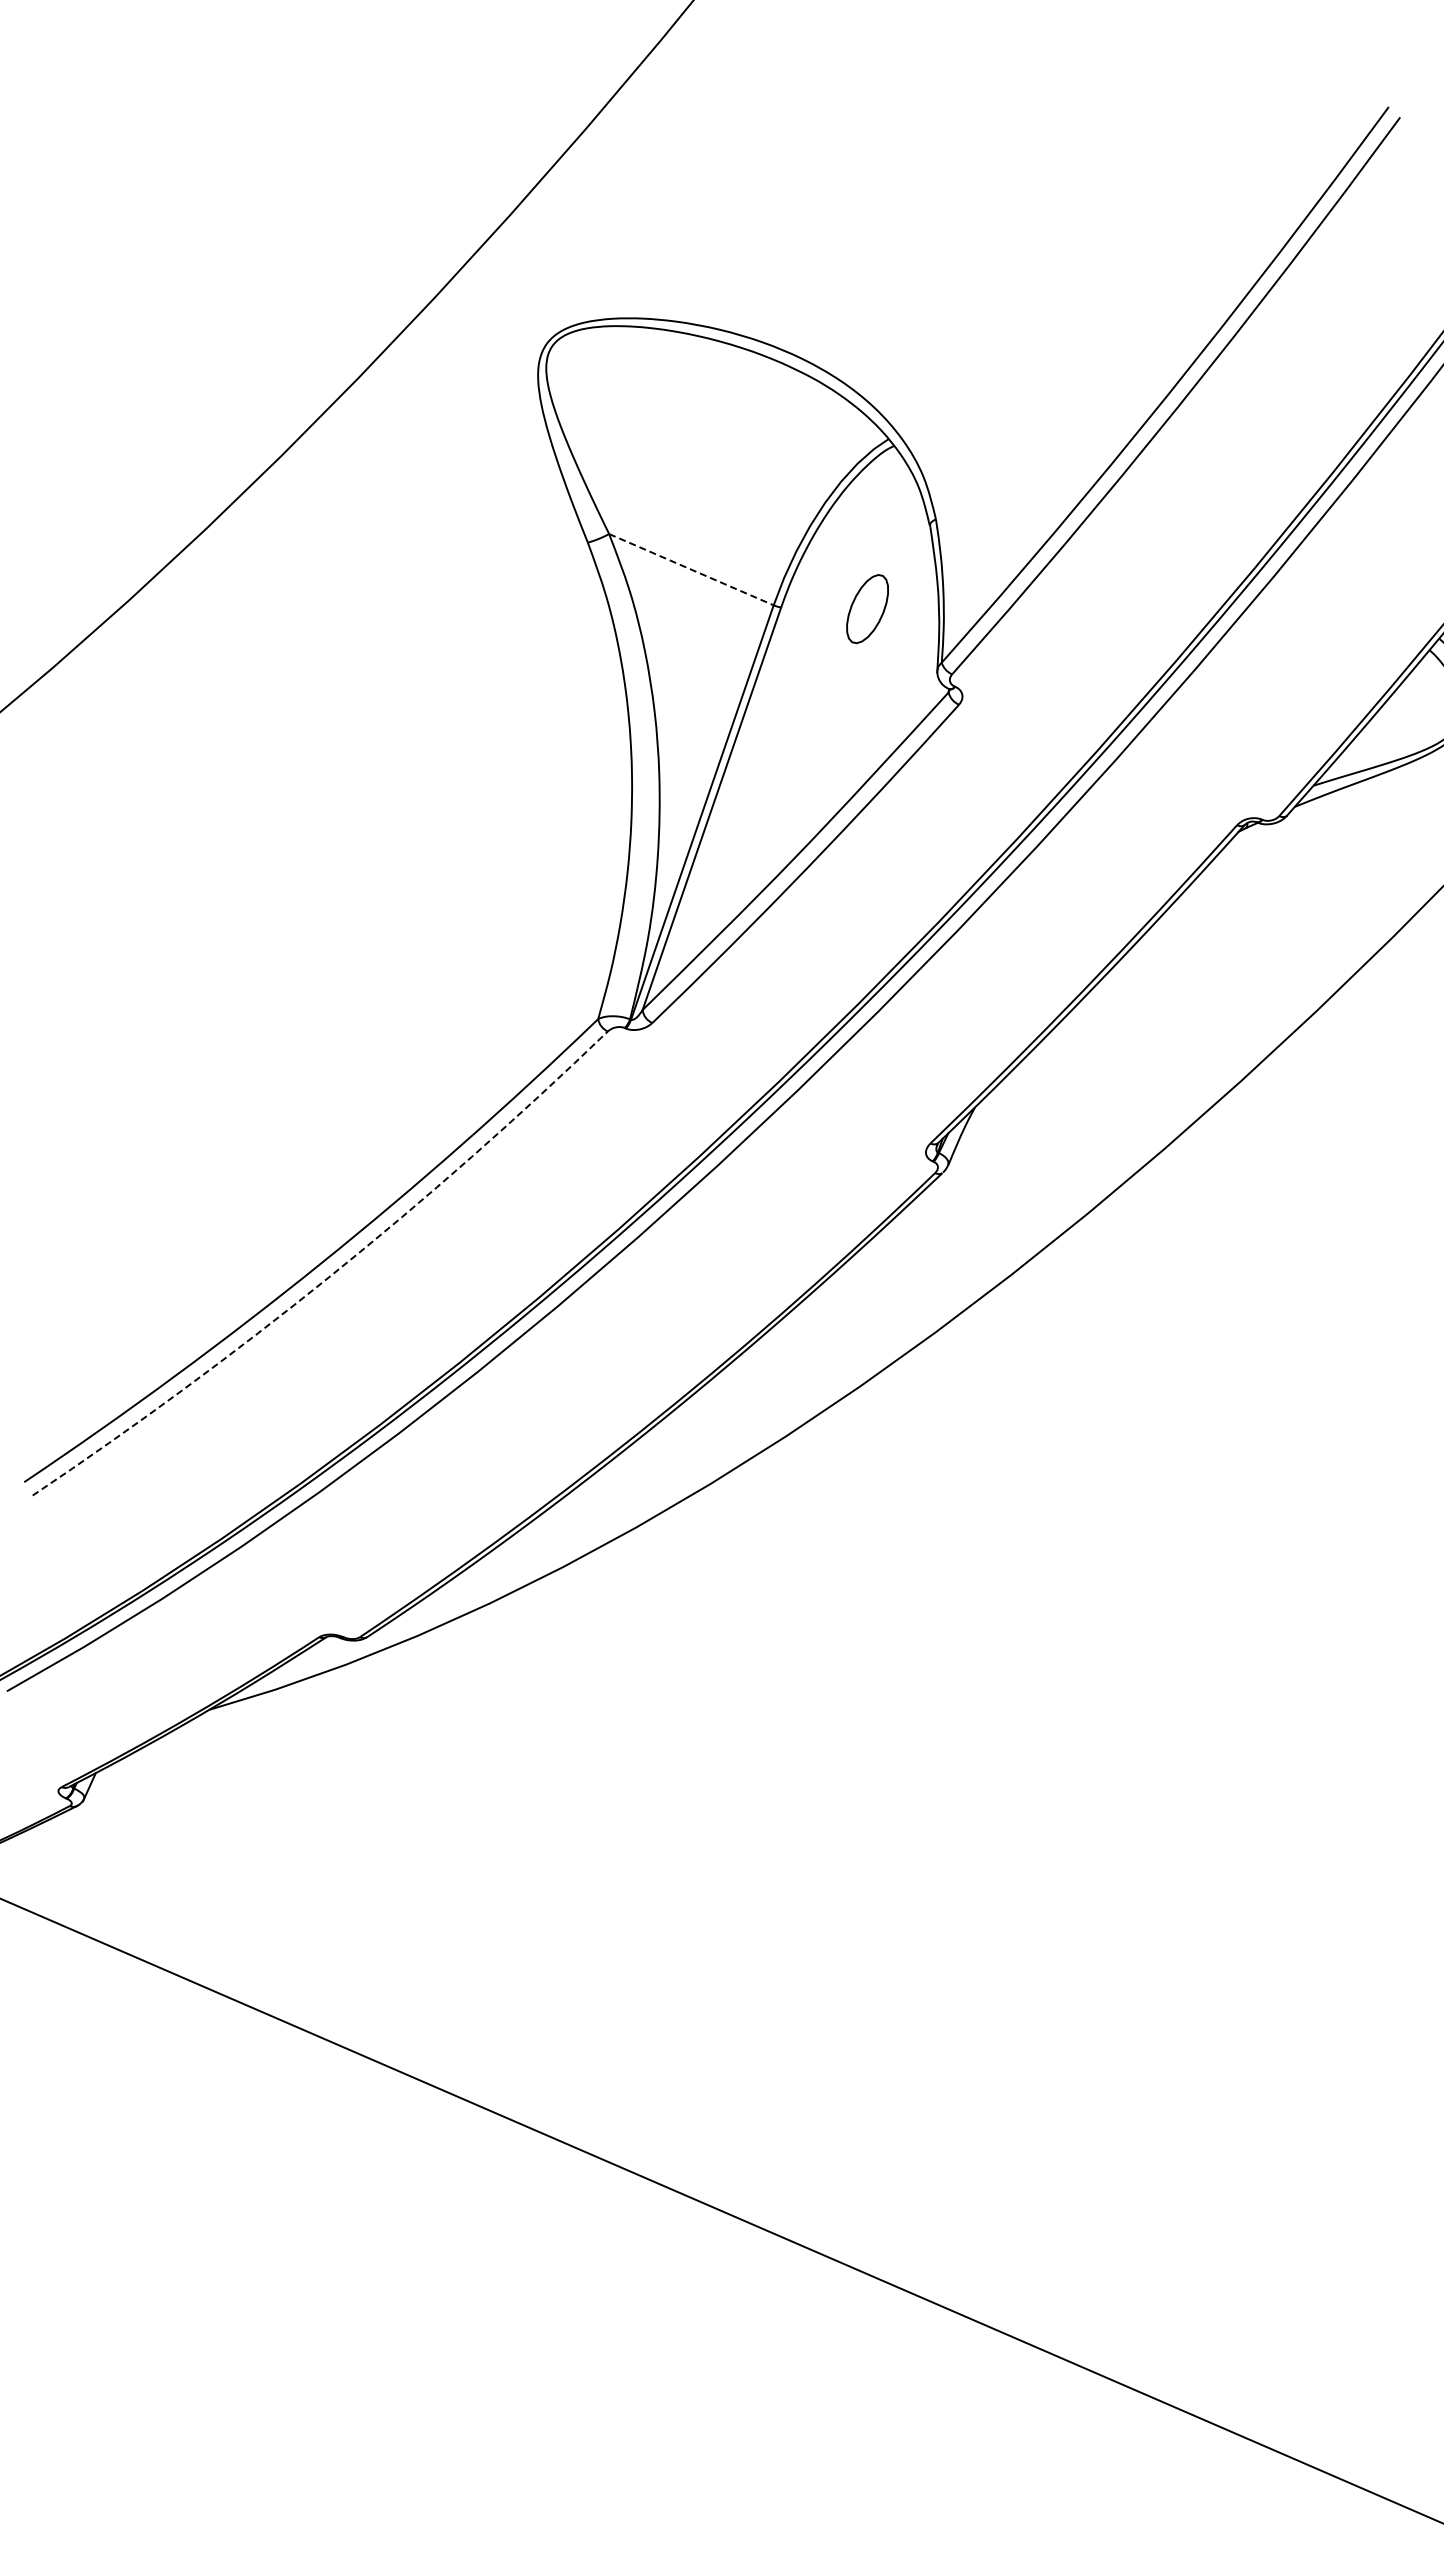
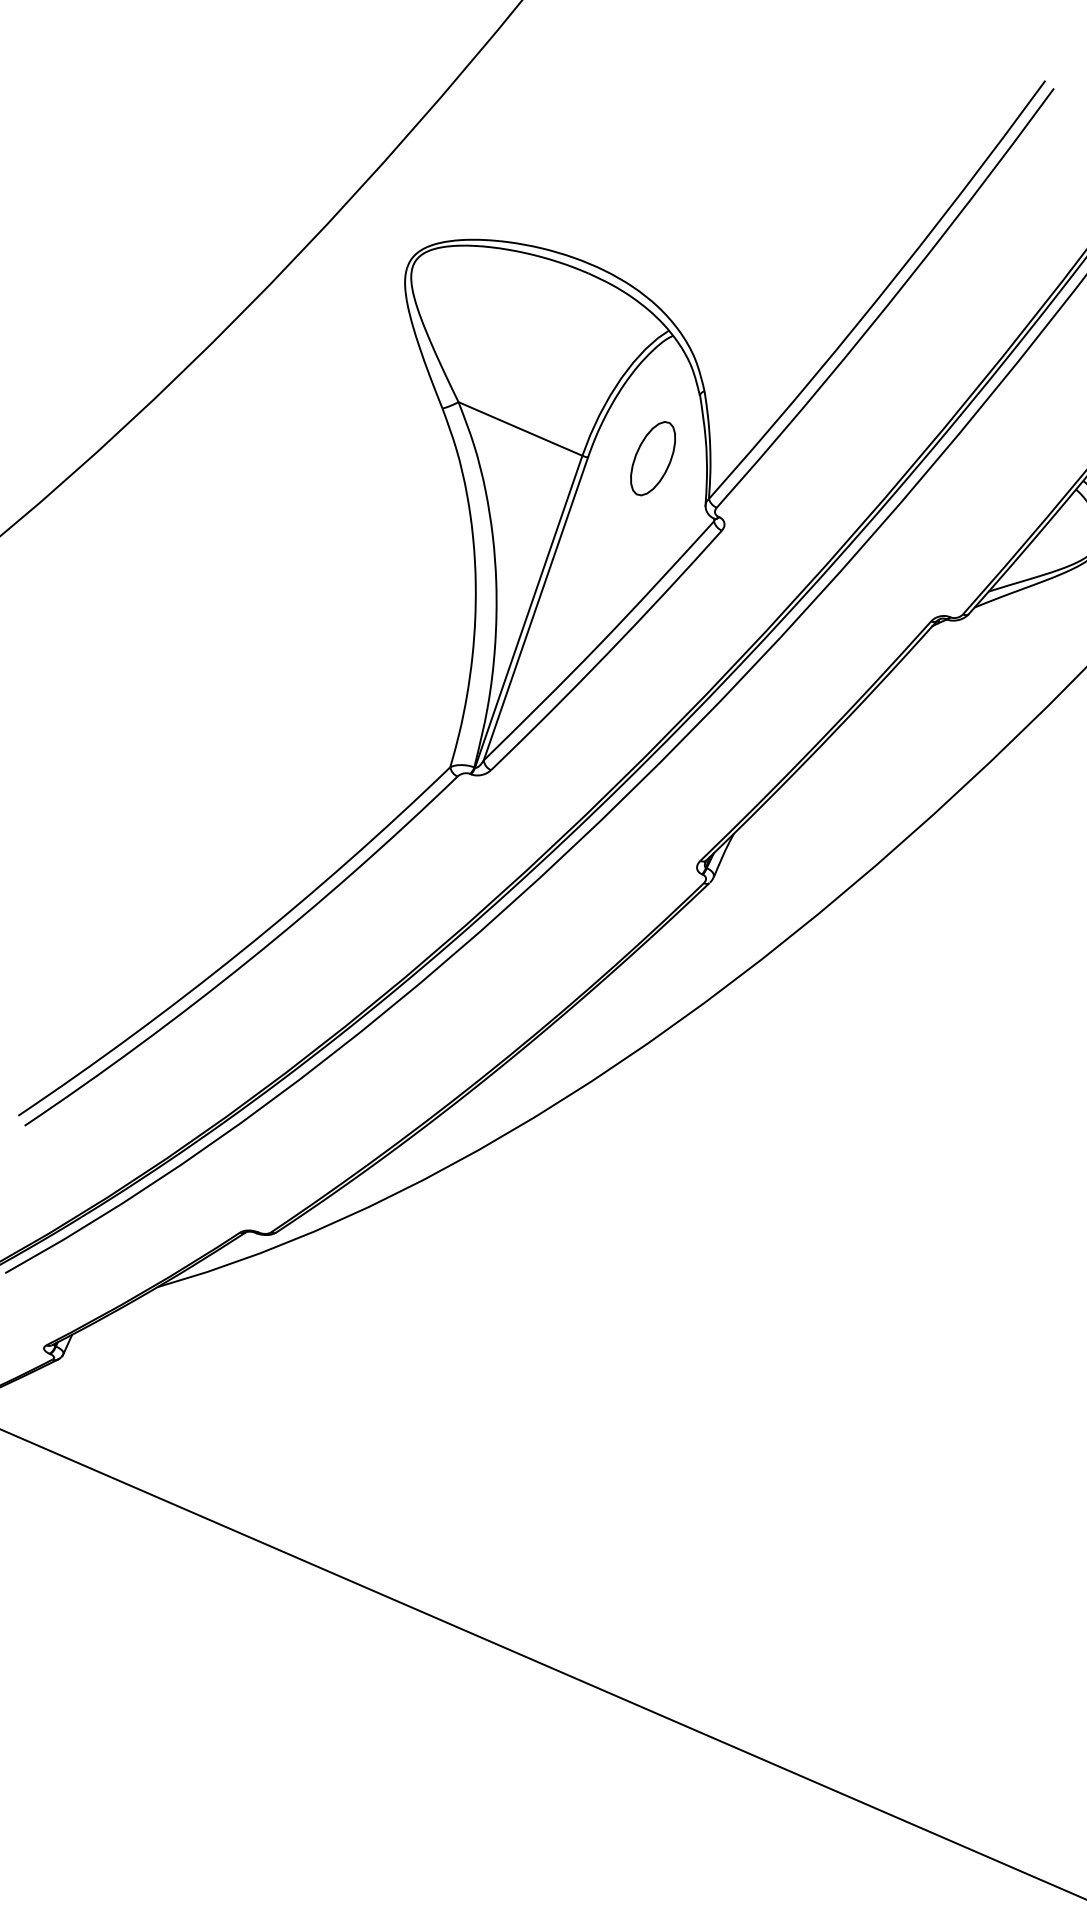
line: (691, 569) -> (520, 428), dashed -> solid
part: (867, 608) -> (653, 458), size x1.43
arc: (330, 1276) -> (248, 960), dashed -> solid

